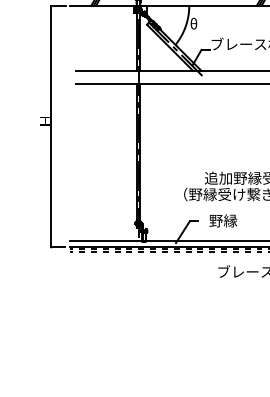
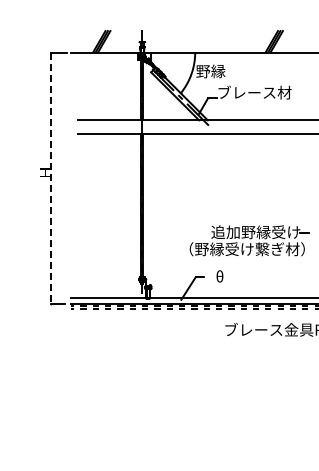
text: (203, 23) -> (210, 71), θ -> 野縁
line: (51, 126) -> (51, 178), solid -> dashed
text: (223, 220) -> (230, 276), 野縁 -> θ

